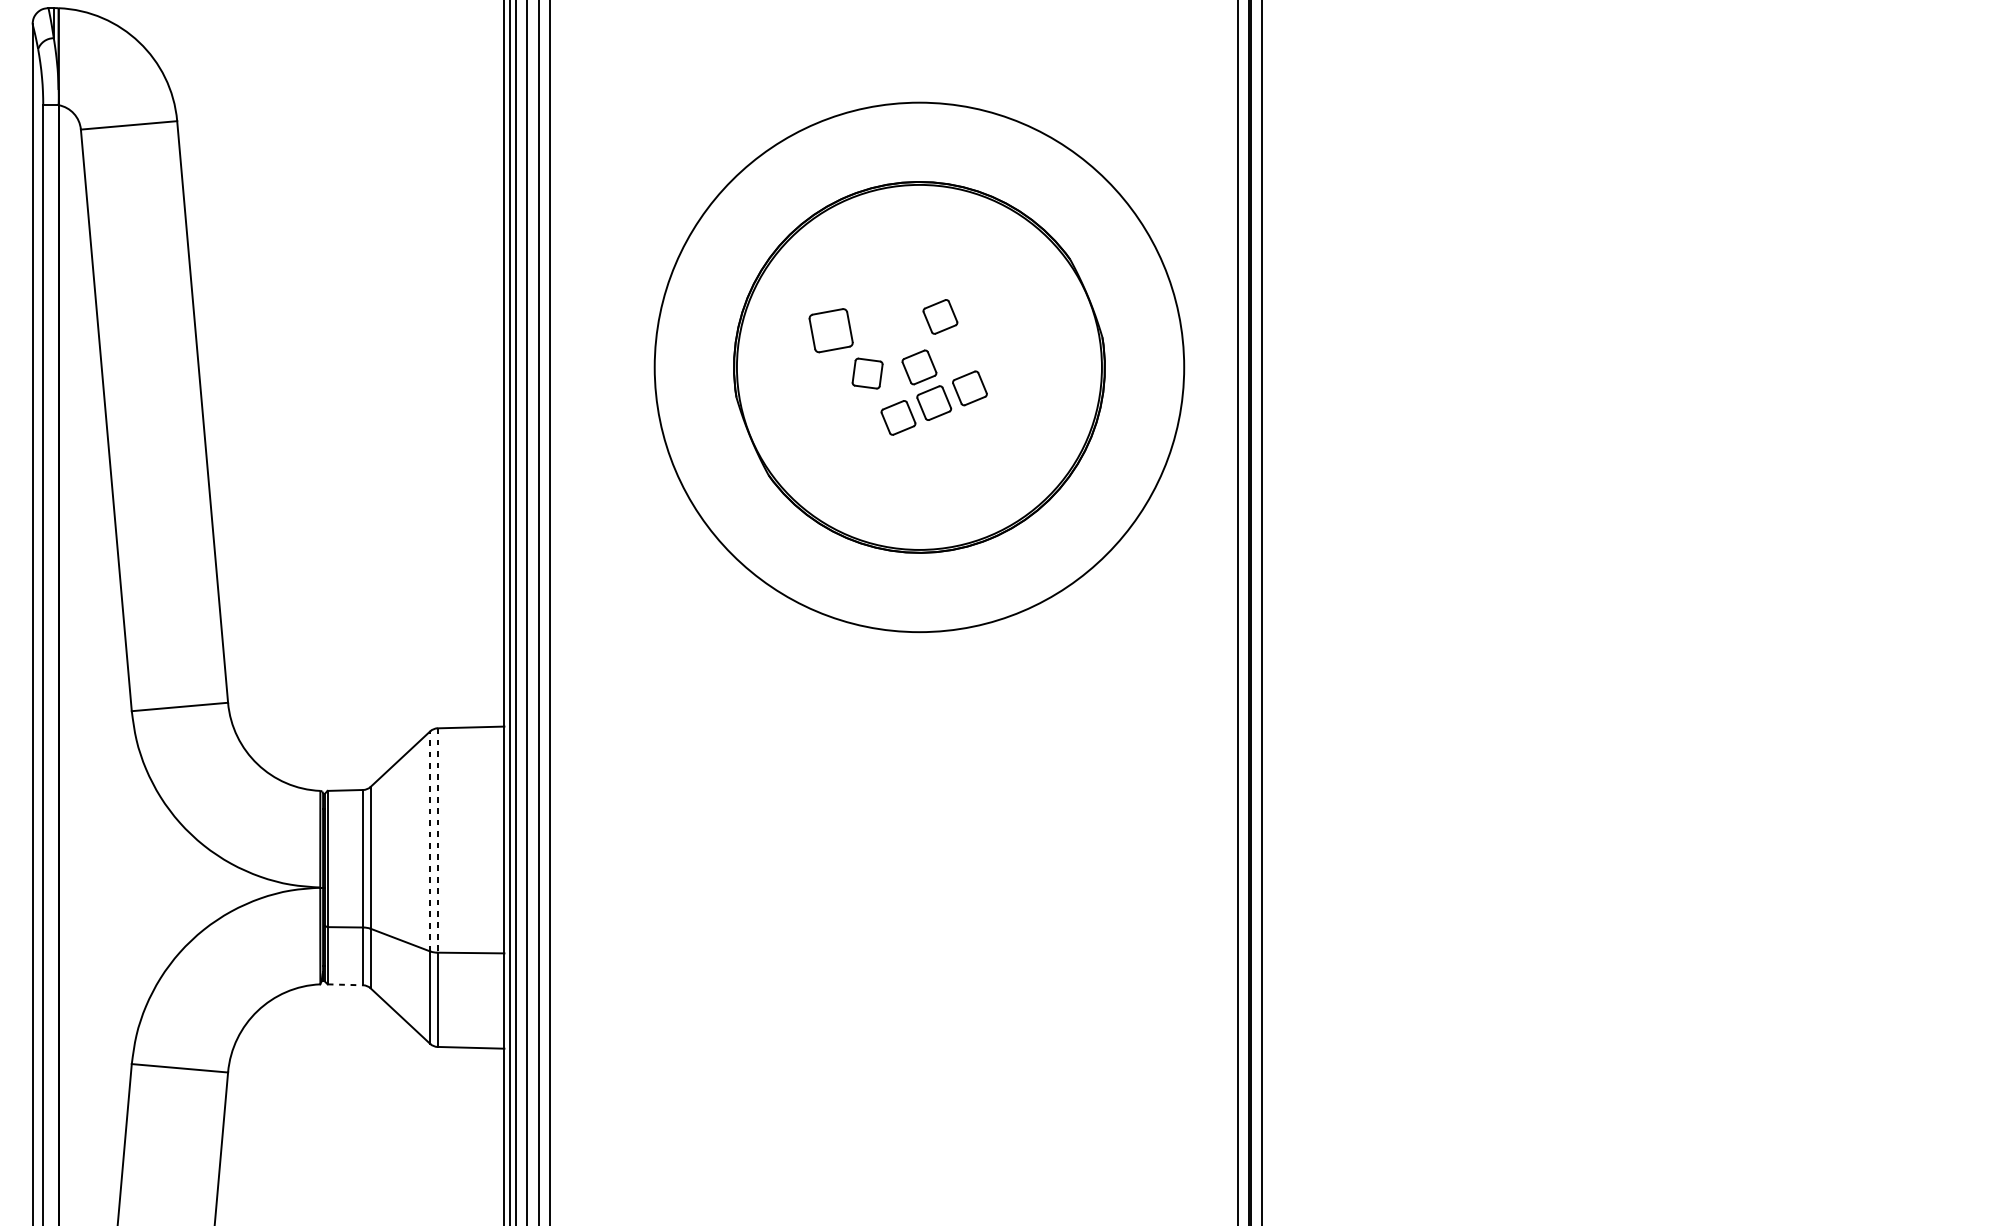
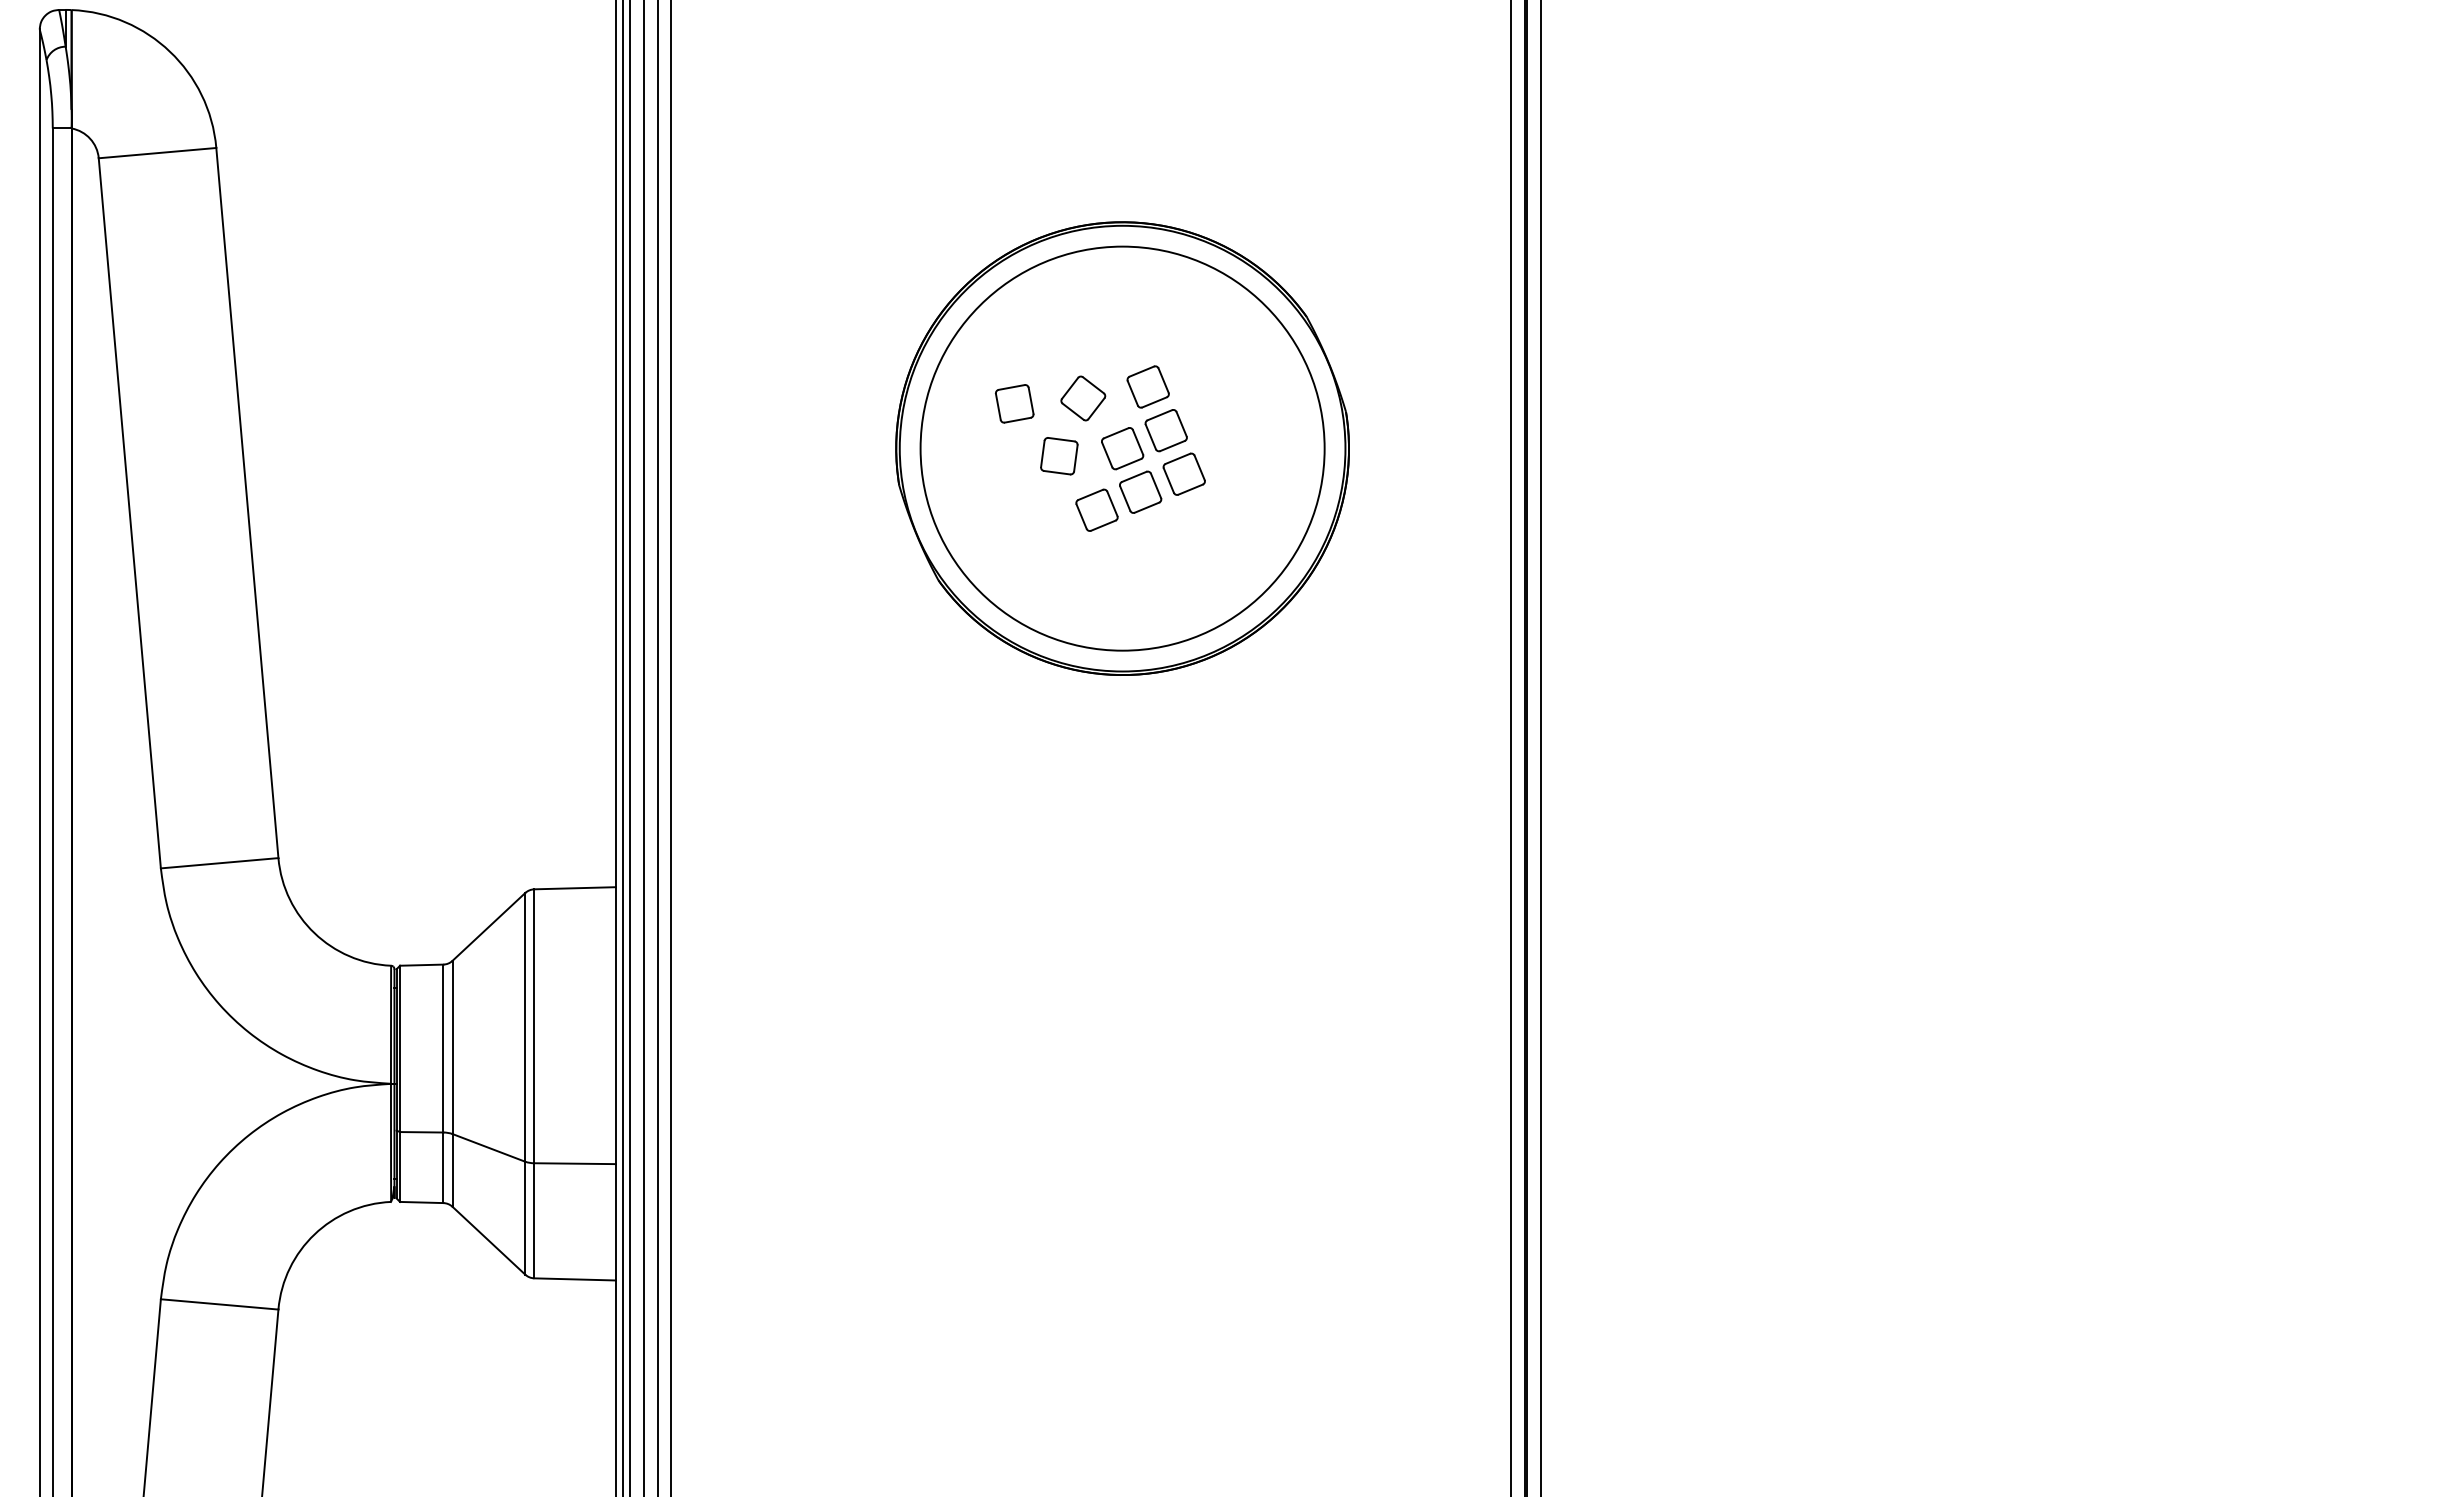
part: (887, 326) -> (1083, 398), added
part: (830, 330) -> (1014, 403), size x0.71
part: (954, 352) -> (1165, 430), added
circle: (919, 367) -> (1122, 448), size x0.62
line: (430, 840) -> (525, 1026), dashed -> solid
line: (437, 840) -> (534, 1026), dashed -> solid
line: (345, 984) -> (421, 1202), dashed -> solid

